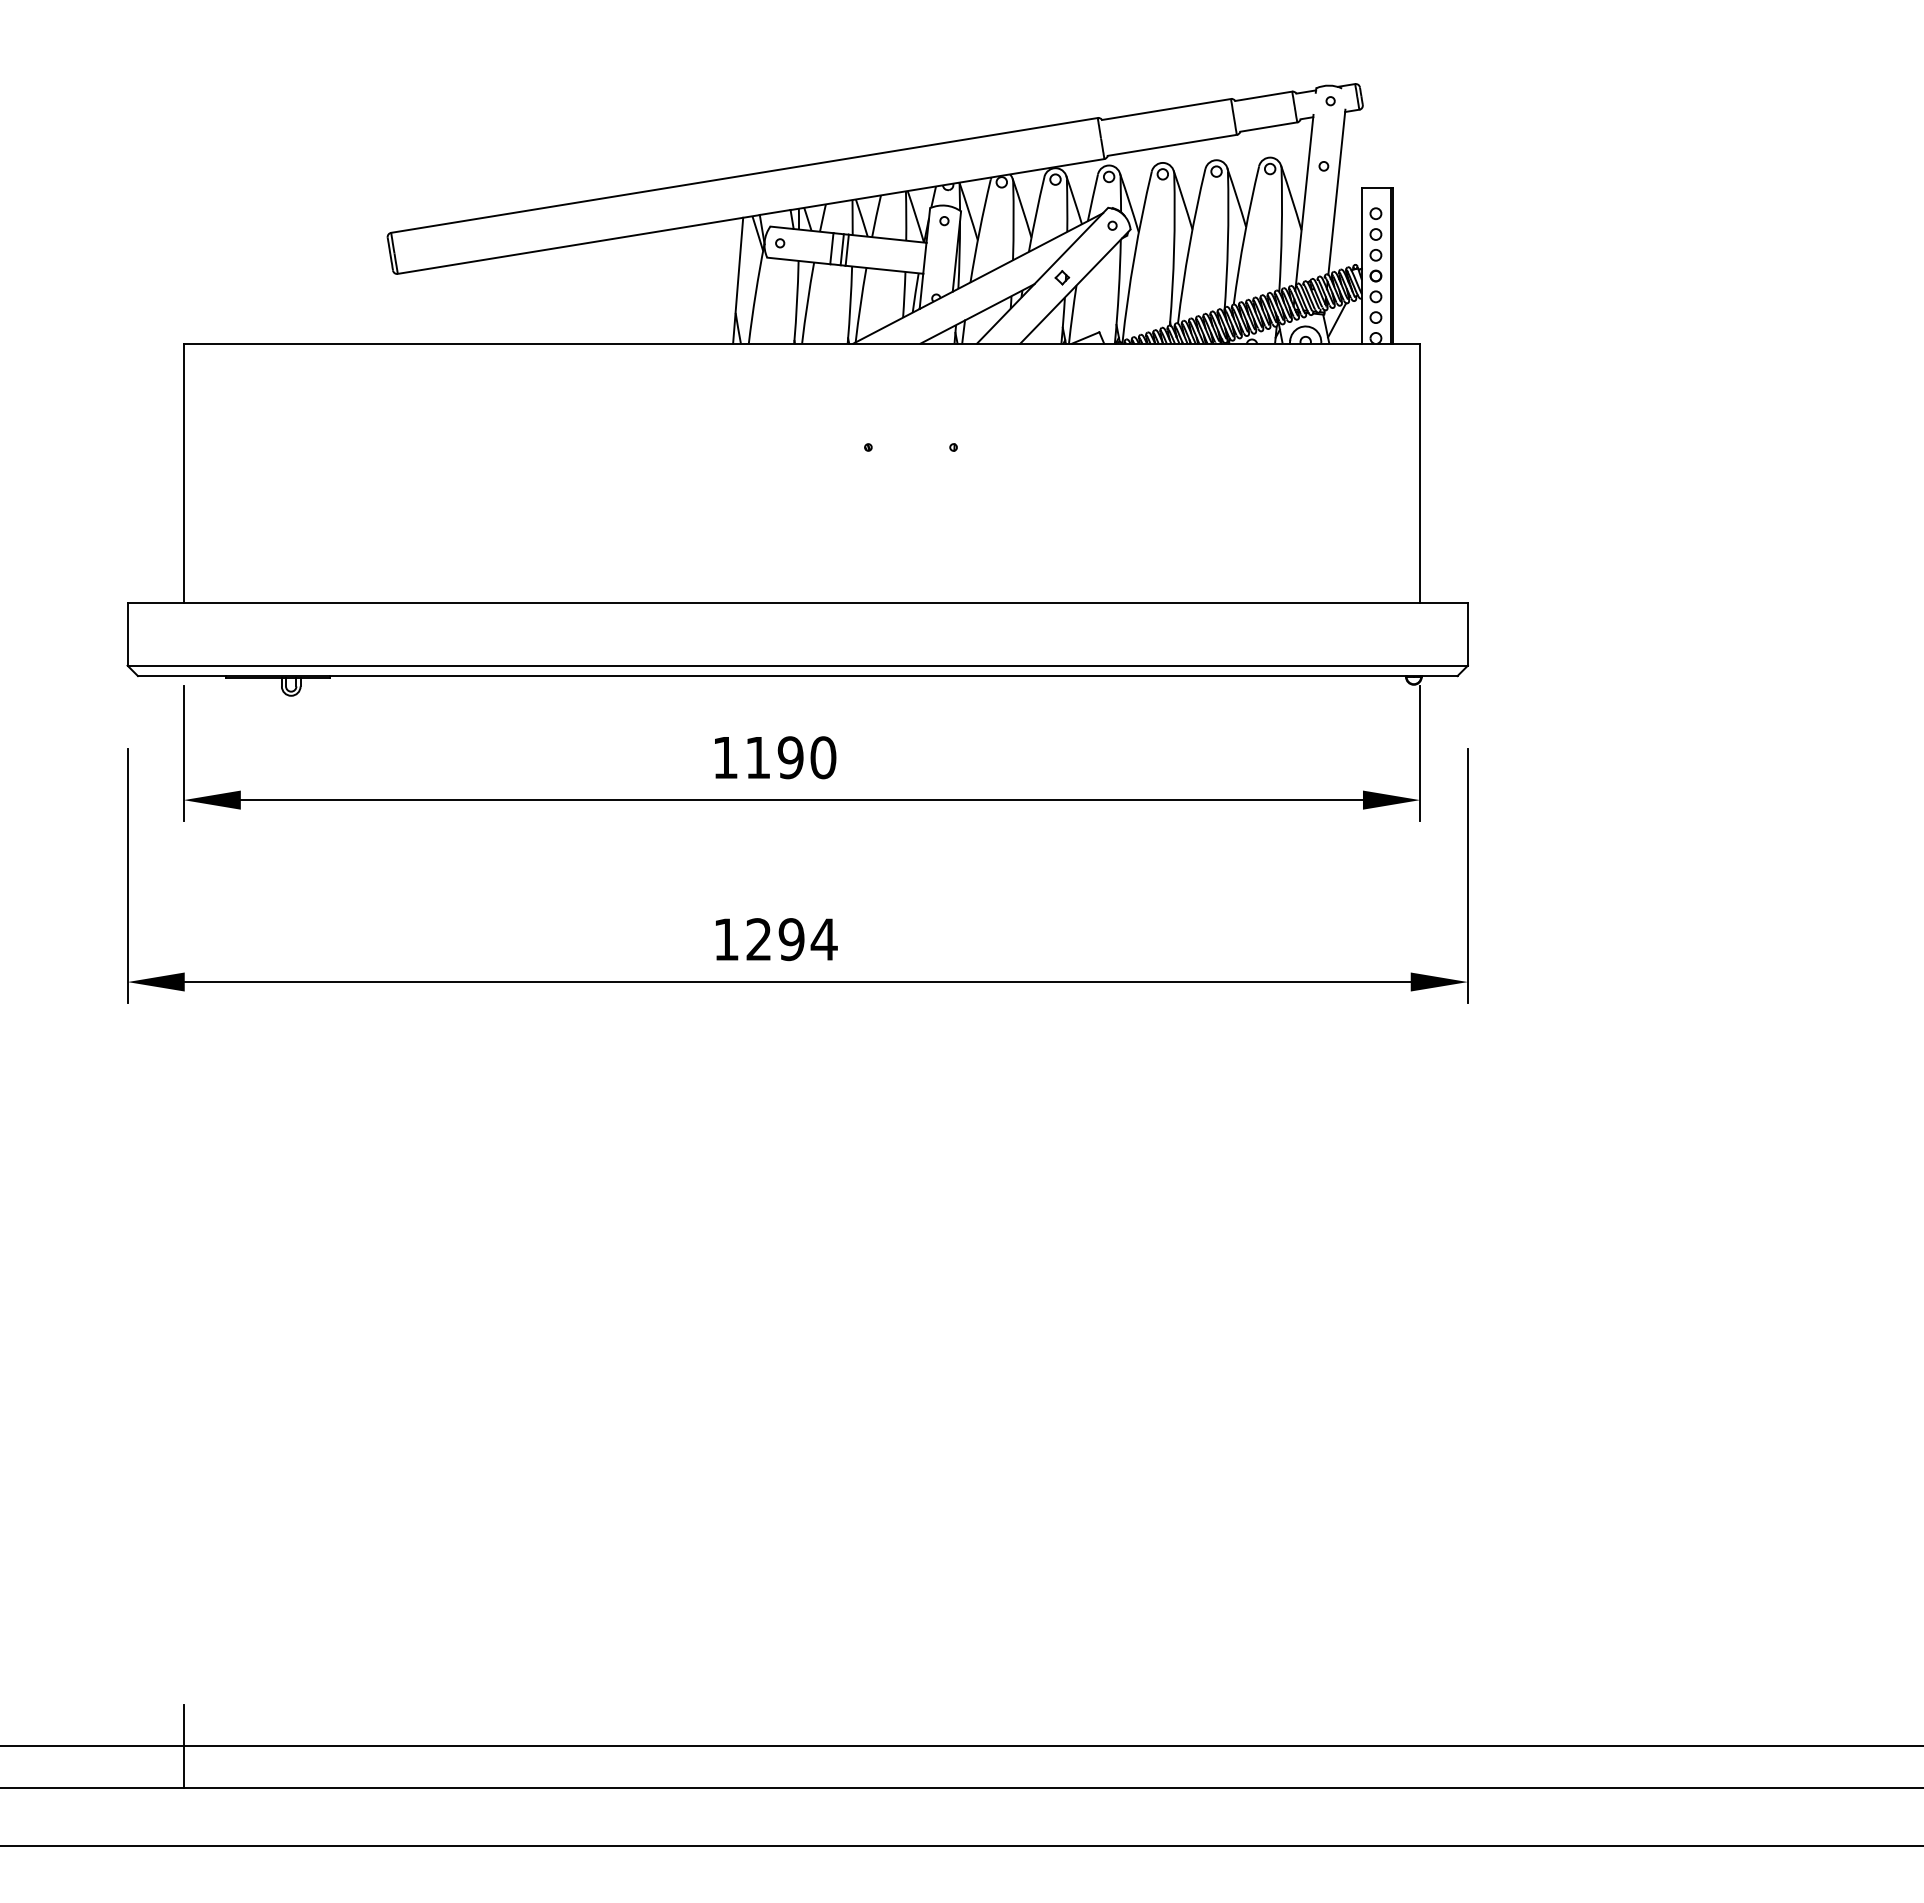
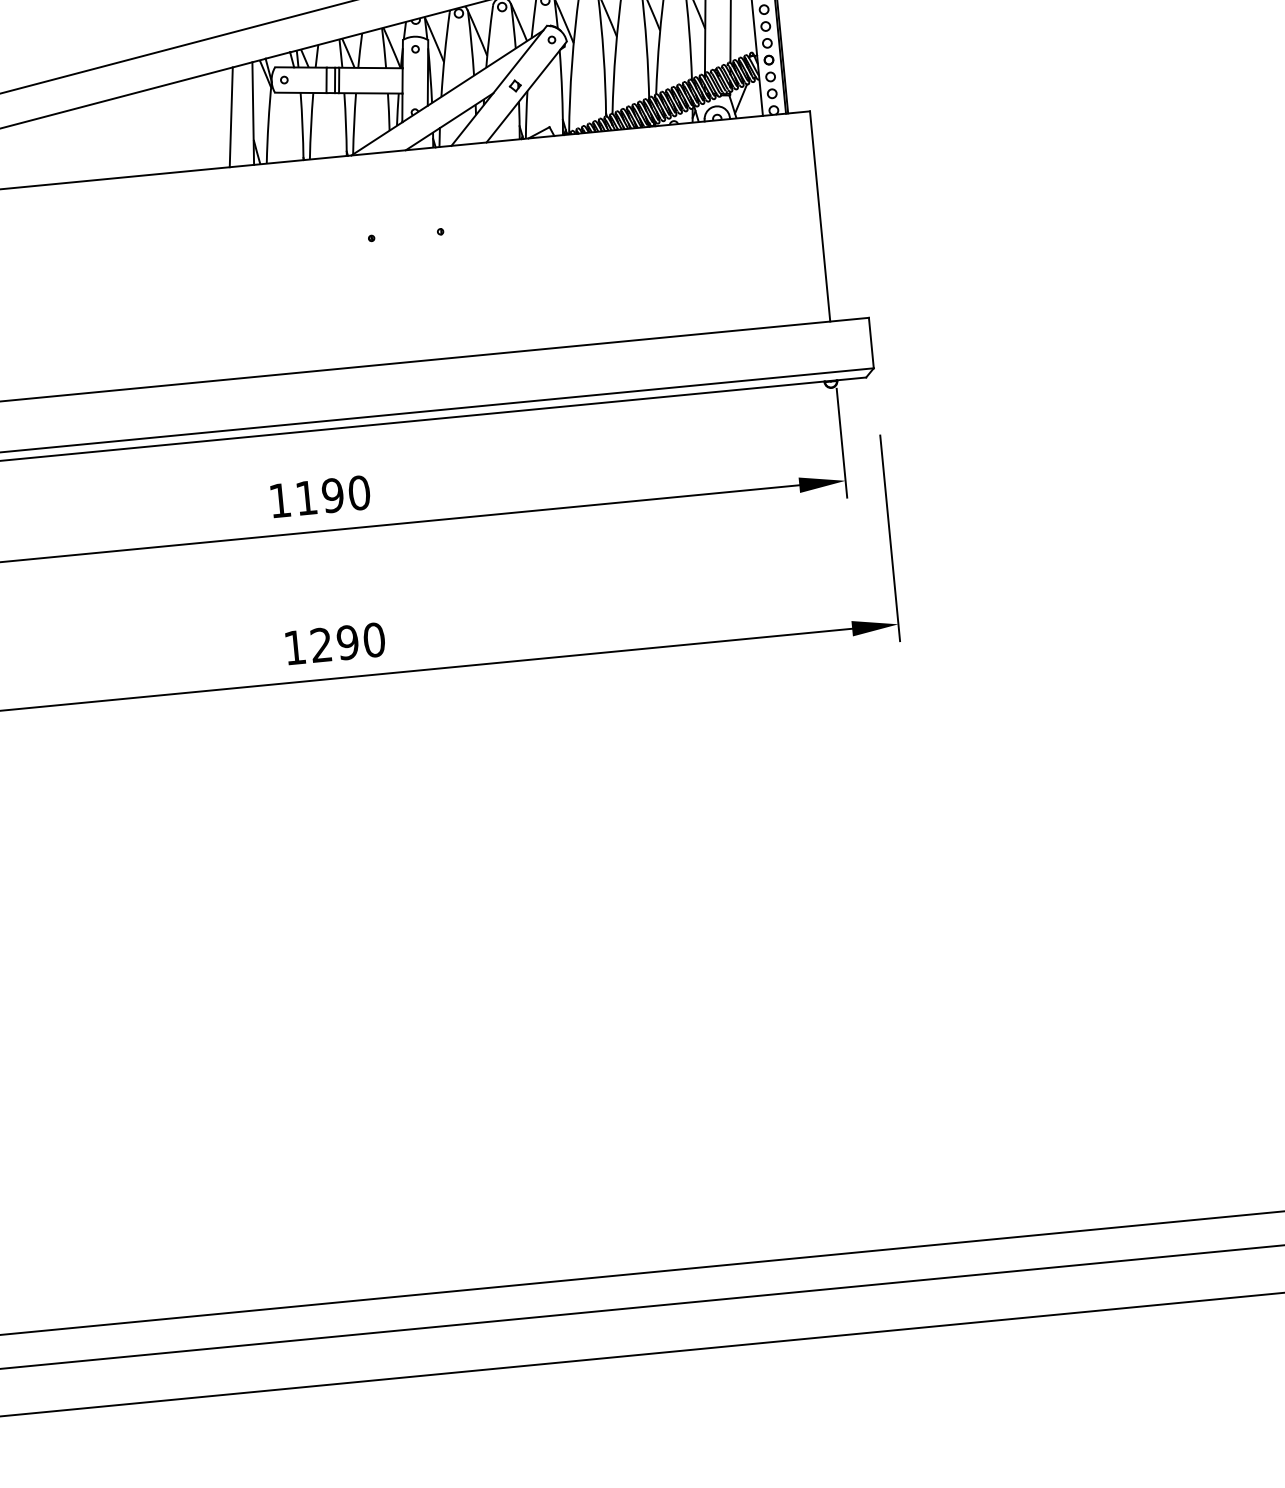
line: (710, 282) -> (230, 117), added
text: (823, 939) -> (373, 640), 1294 -> 1290

